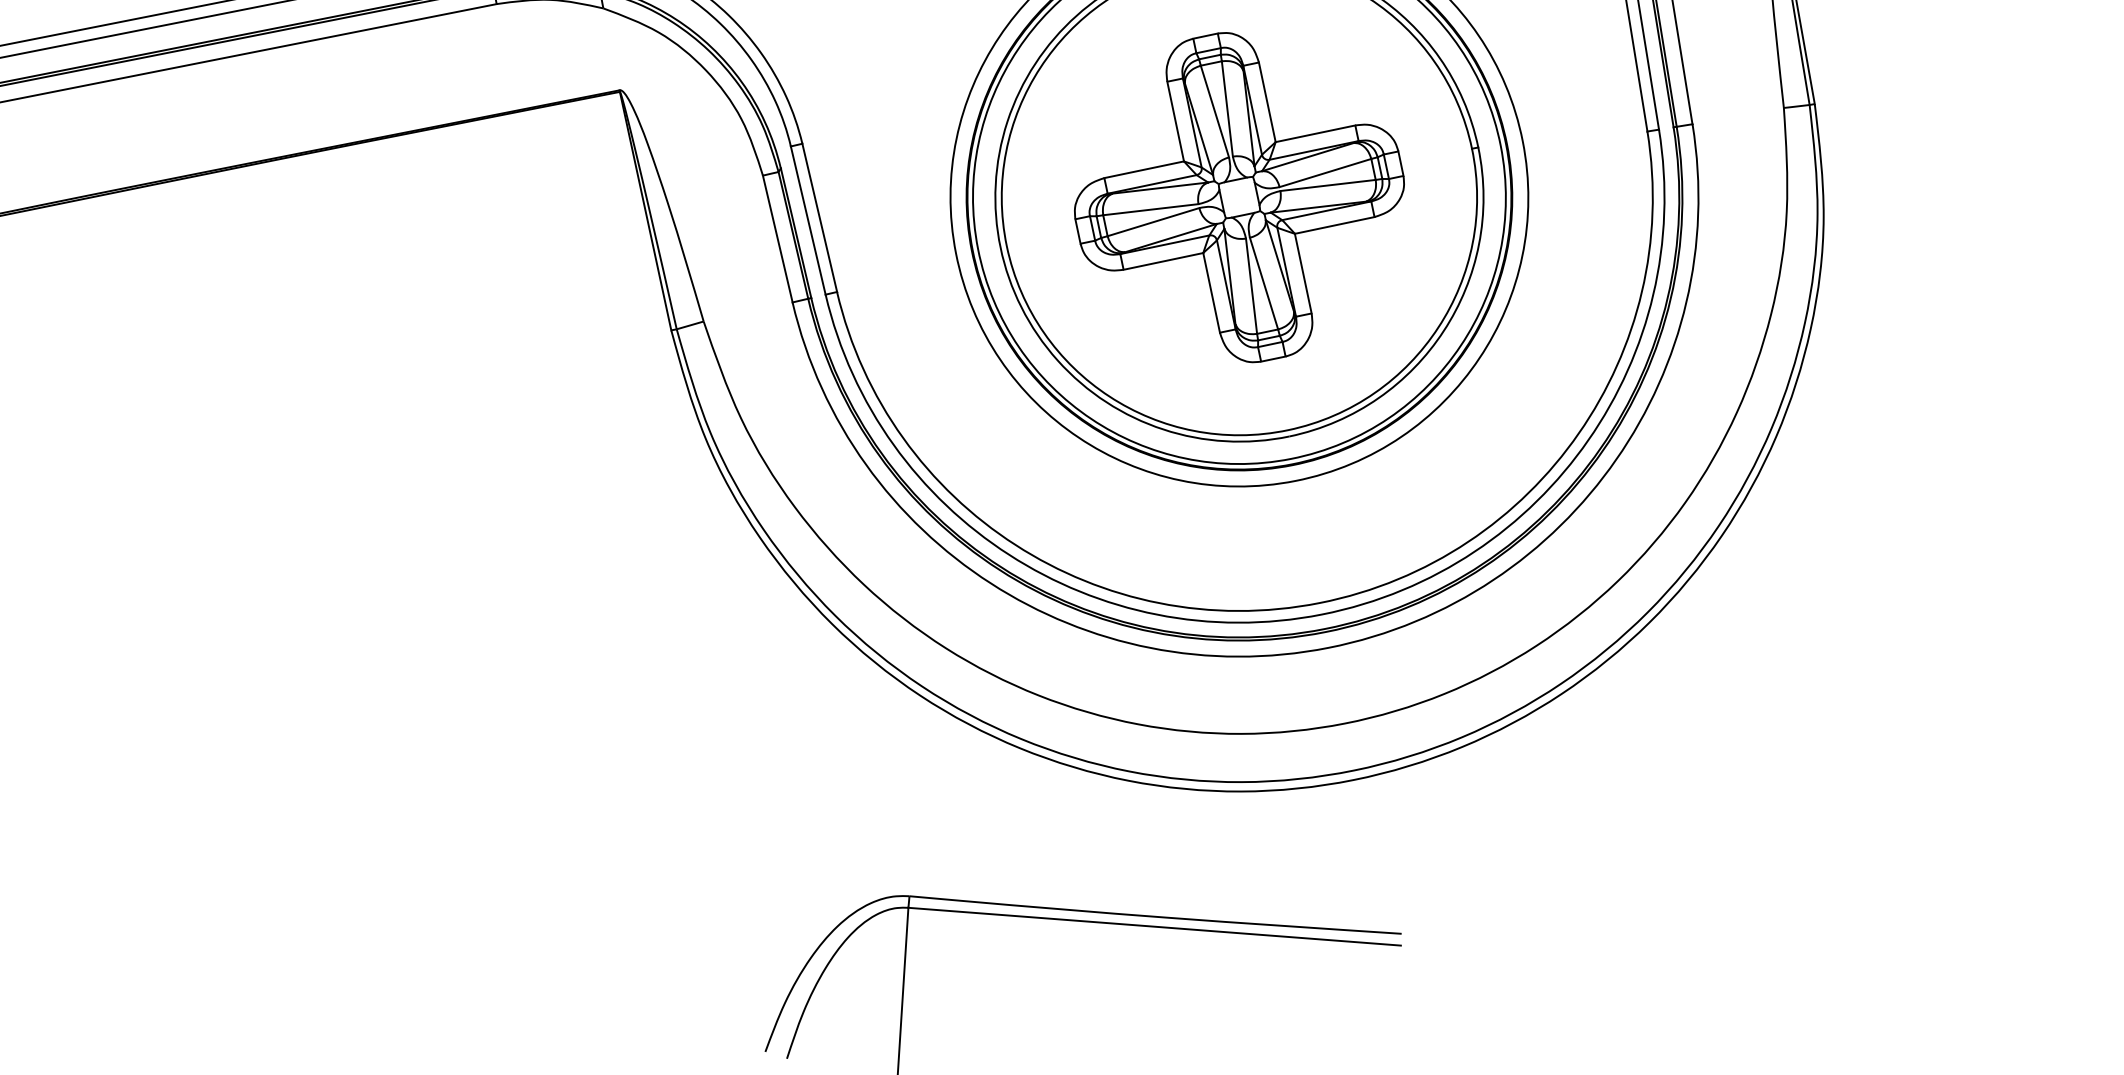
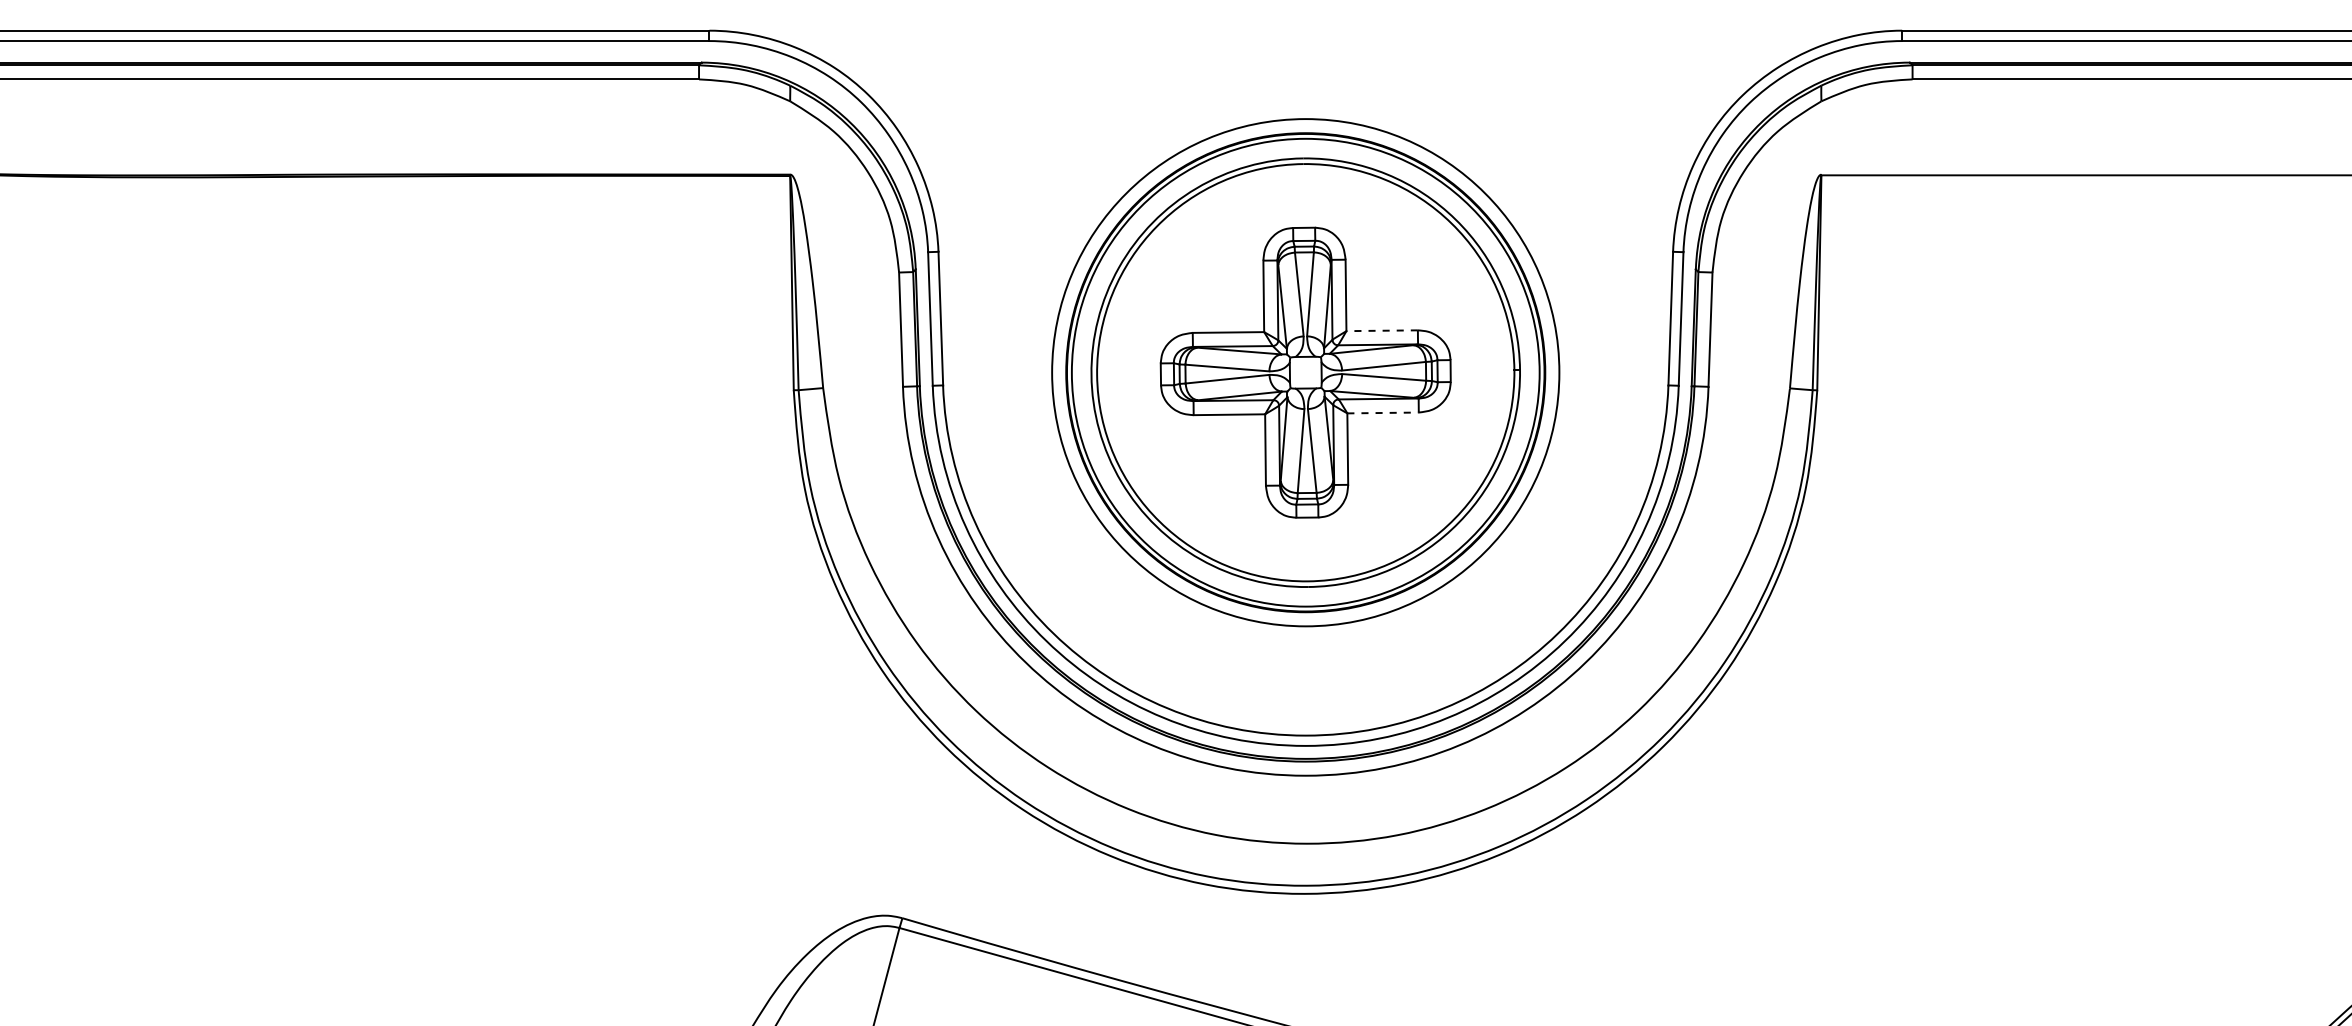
line: (1315, 133) -> (1382, 330), solid -> dashed
line: (1335, 224) -> (1383, 412), solid -> dashed

